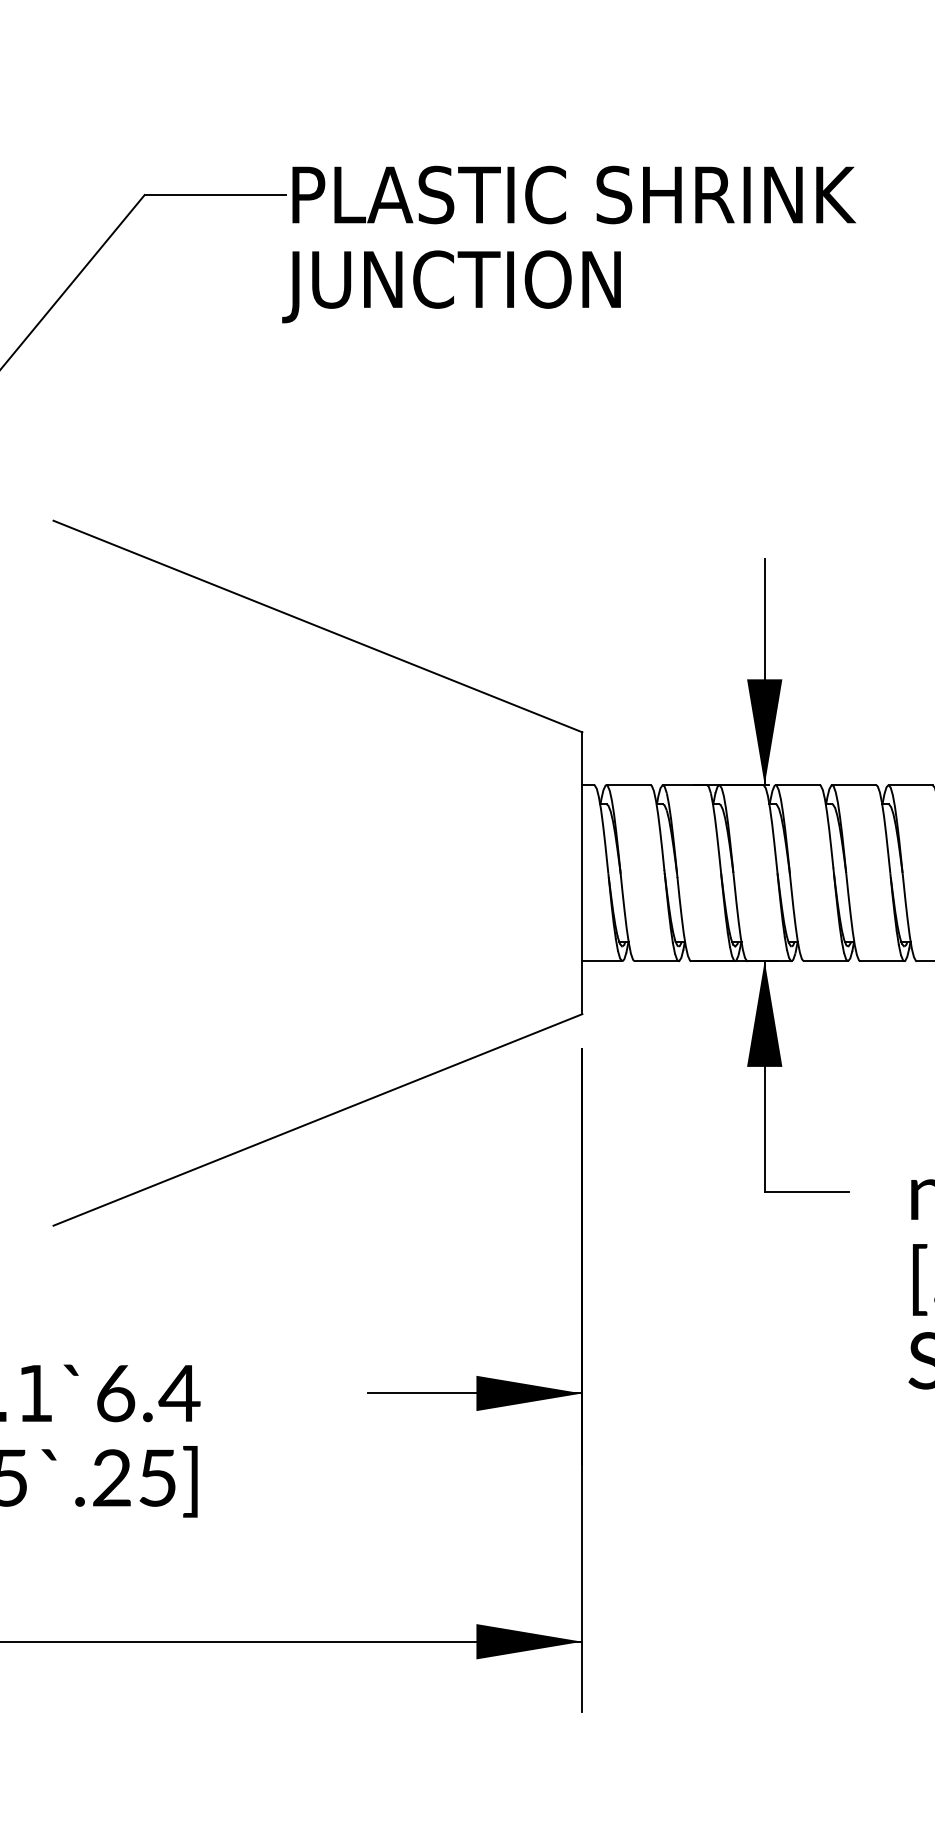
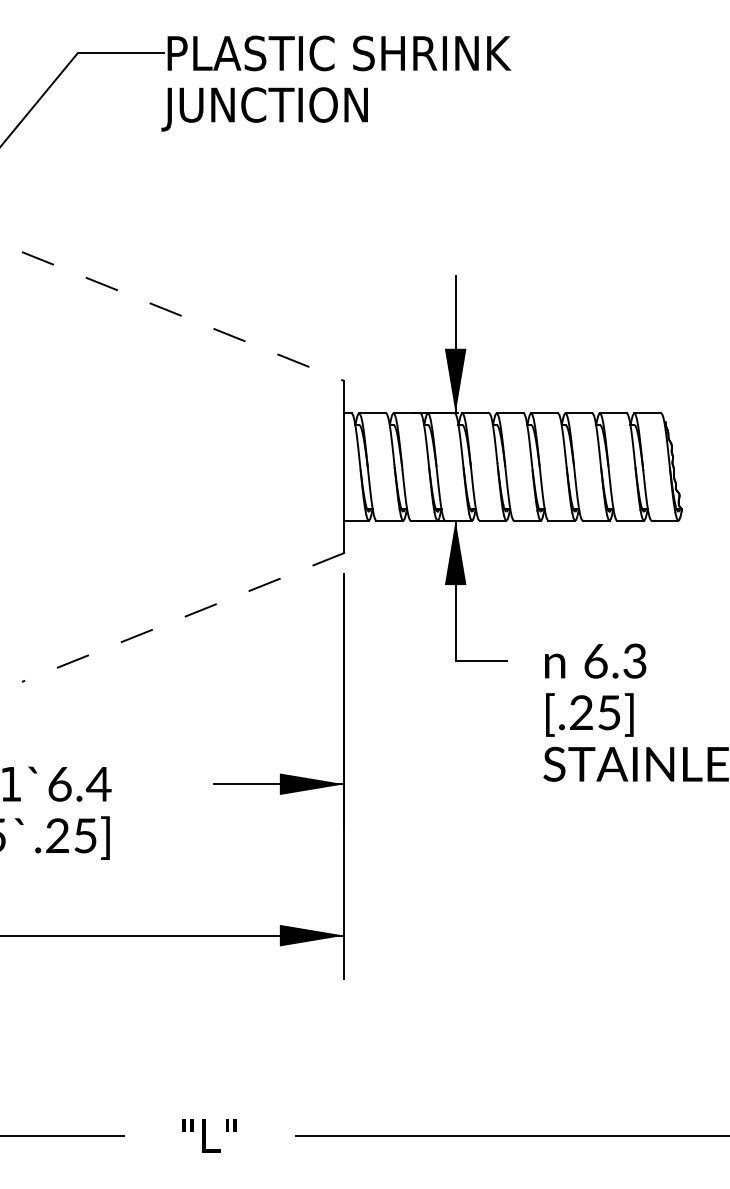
line: (318, 626) -> (183, 316), solid -> dashed
line: (318, 1120) -> (183, 617), solid -> dashed

